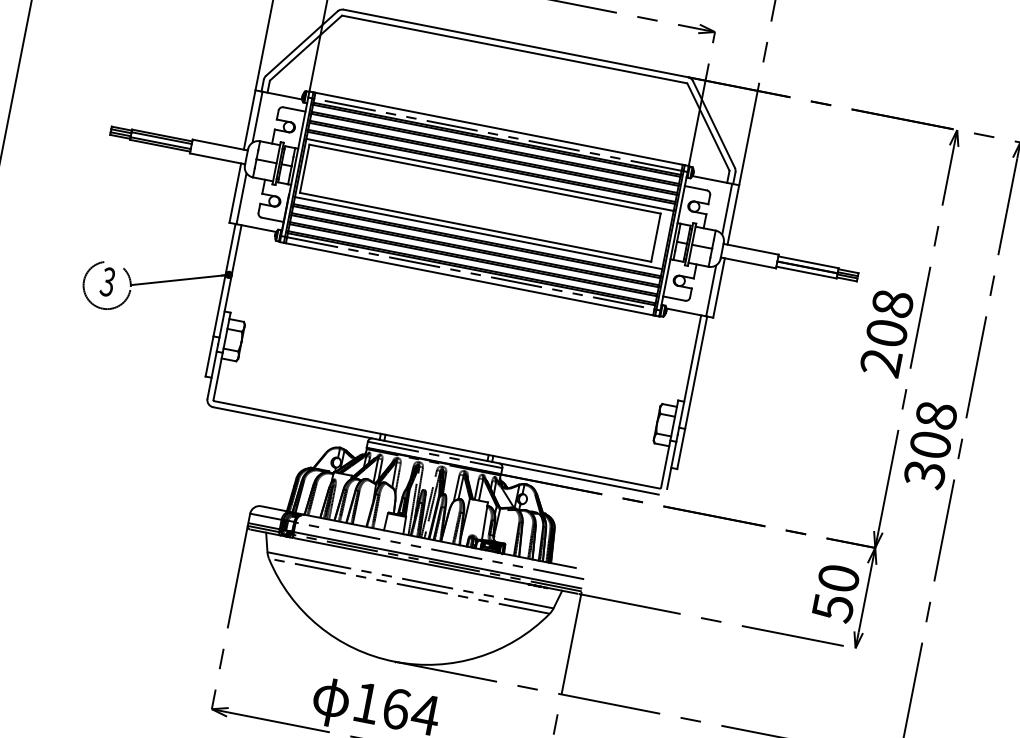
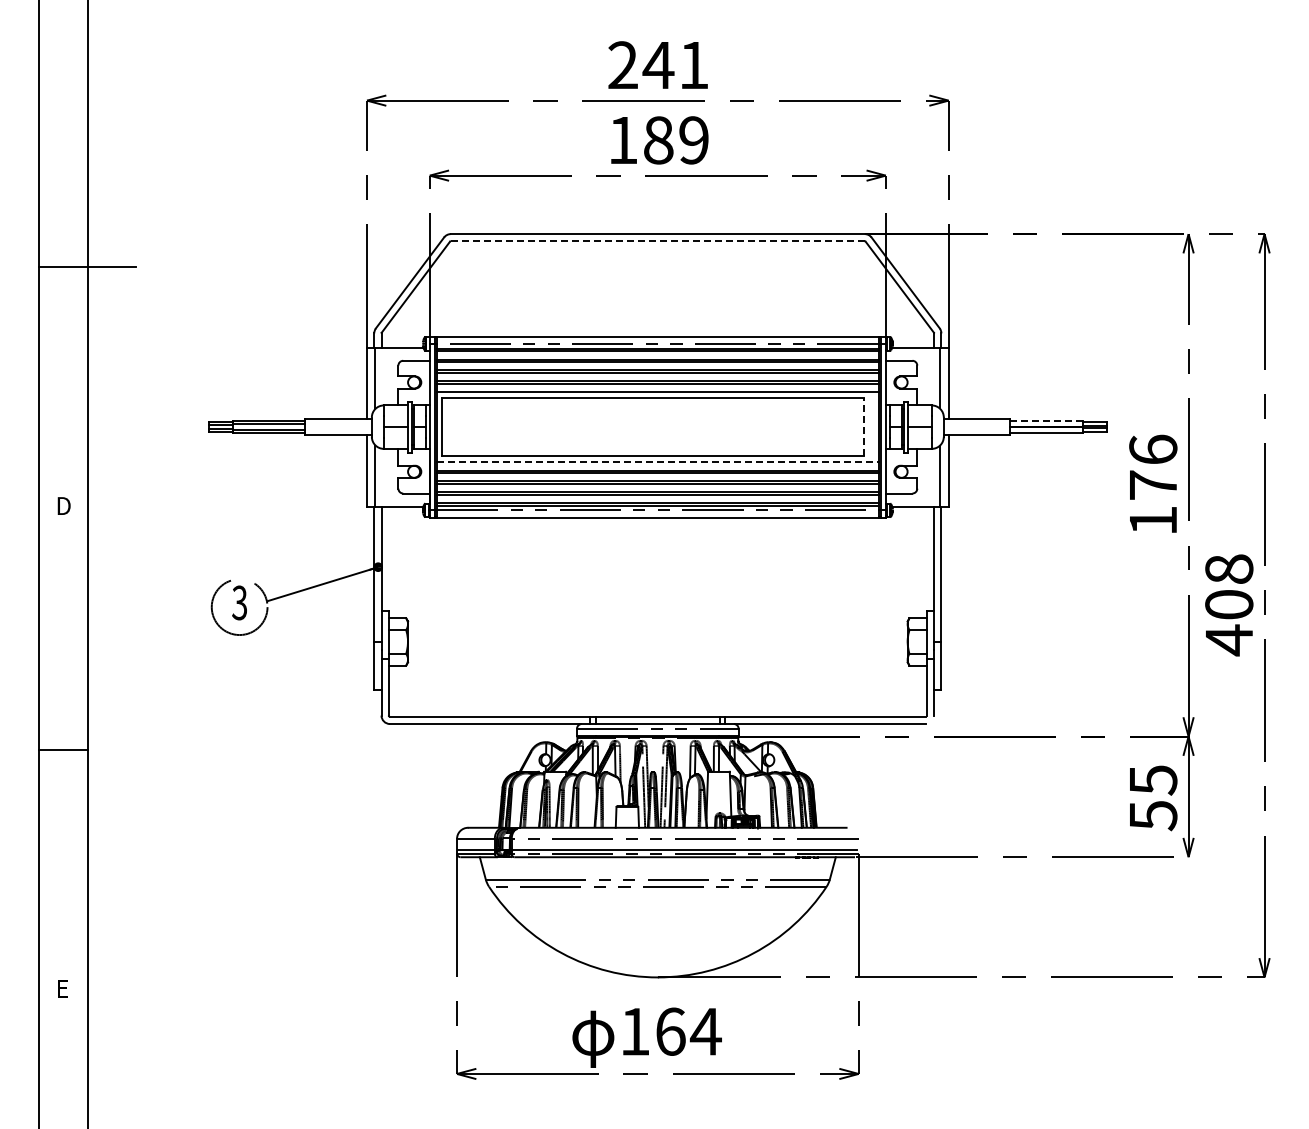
line: (514, 49) -> (657, 241), solid -> dashed
line: (478, 233) -> (657, 462), solid -> dashed
line: (656, 238) -> (864, 427), solid -> dashed
line: (807, 262) -> (1045, 421), solid -> dashed
text: (887, 332) -> (1153, 484), 208 -> 176
text: (924, 474) -> (1229, 640), 308 -> 408
text: (838, 578) -> (1153, 780), 50 -> 55

